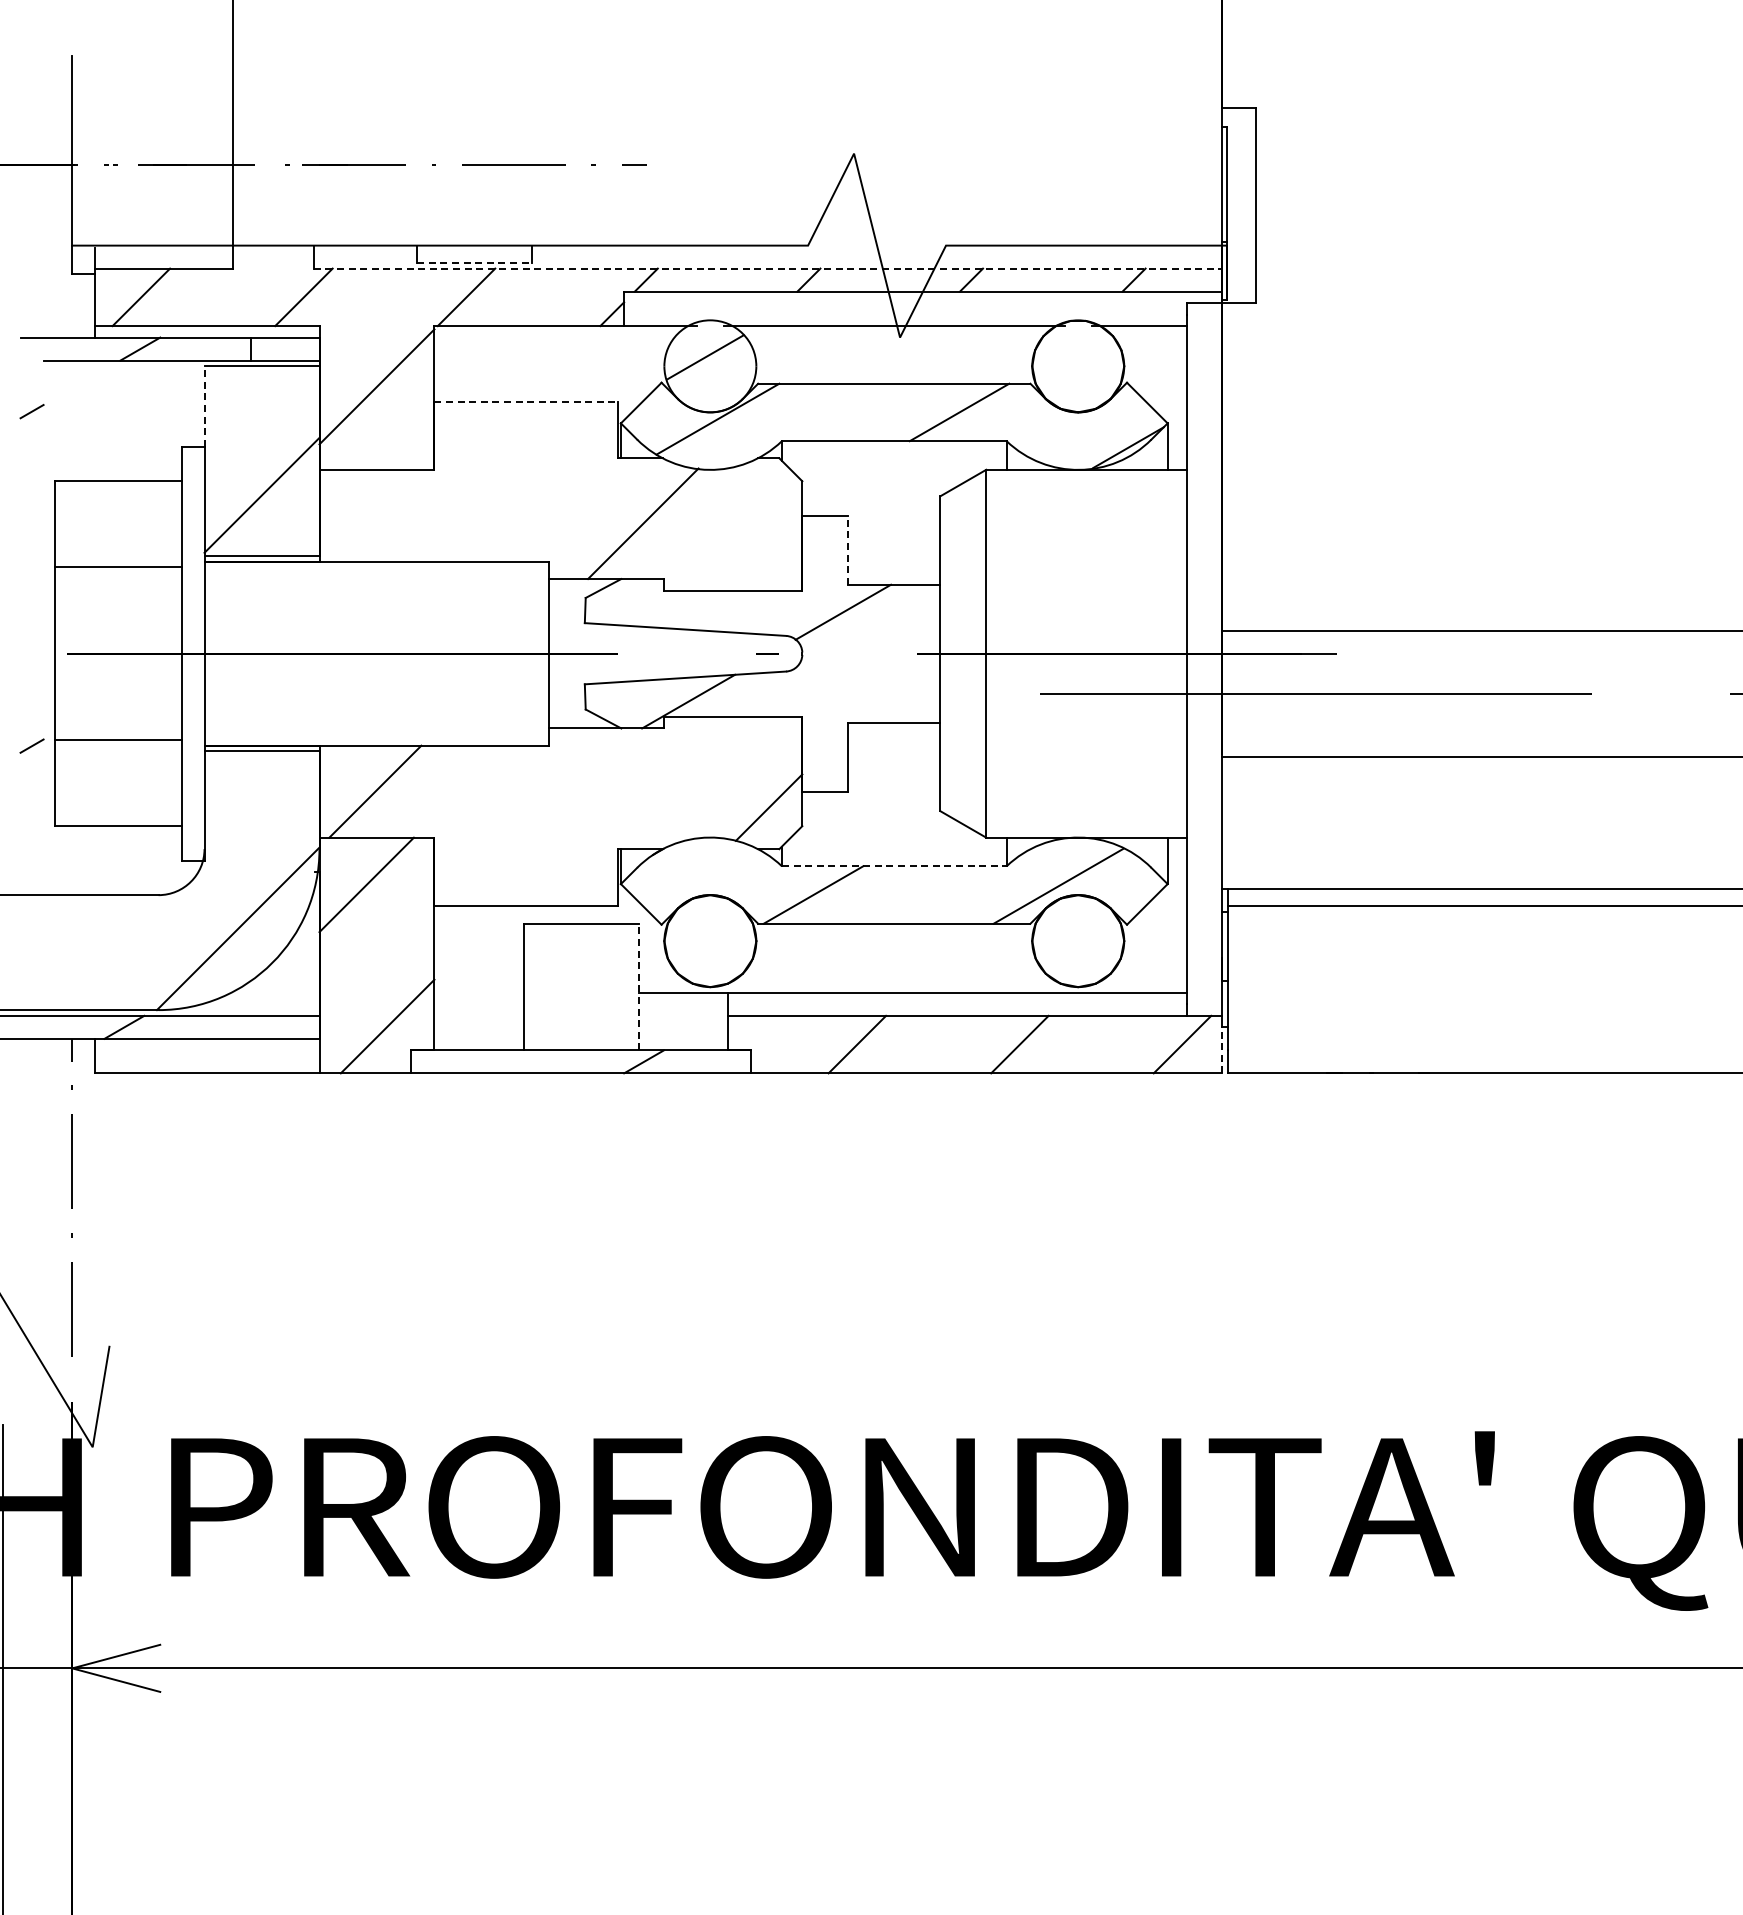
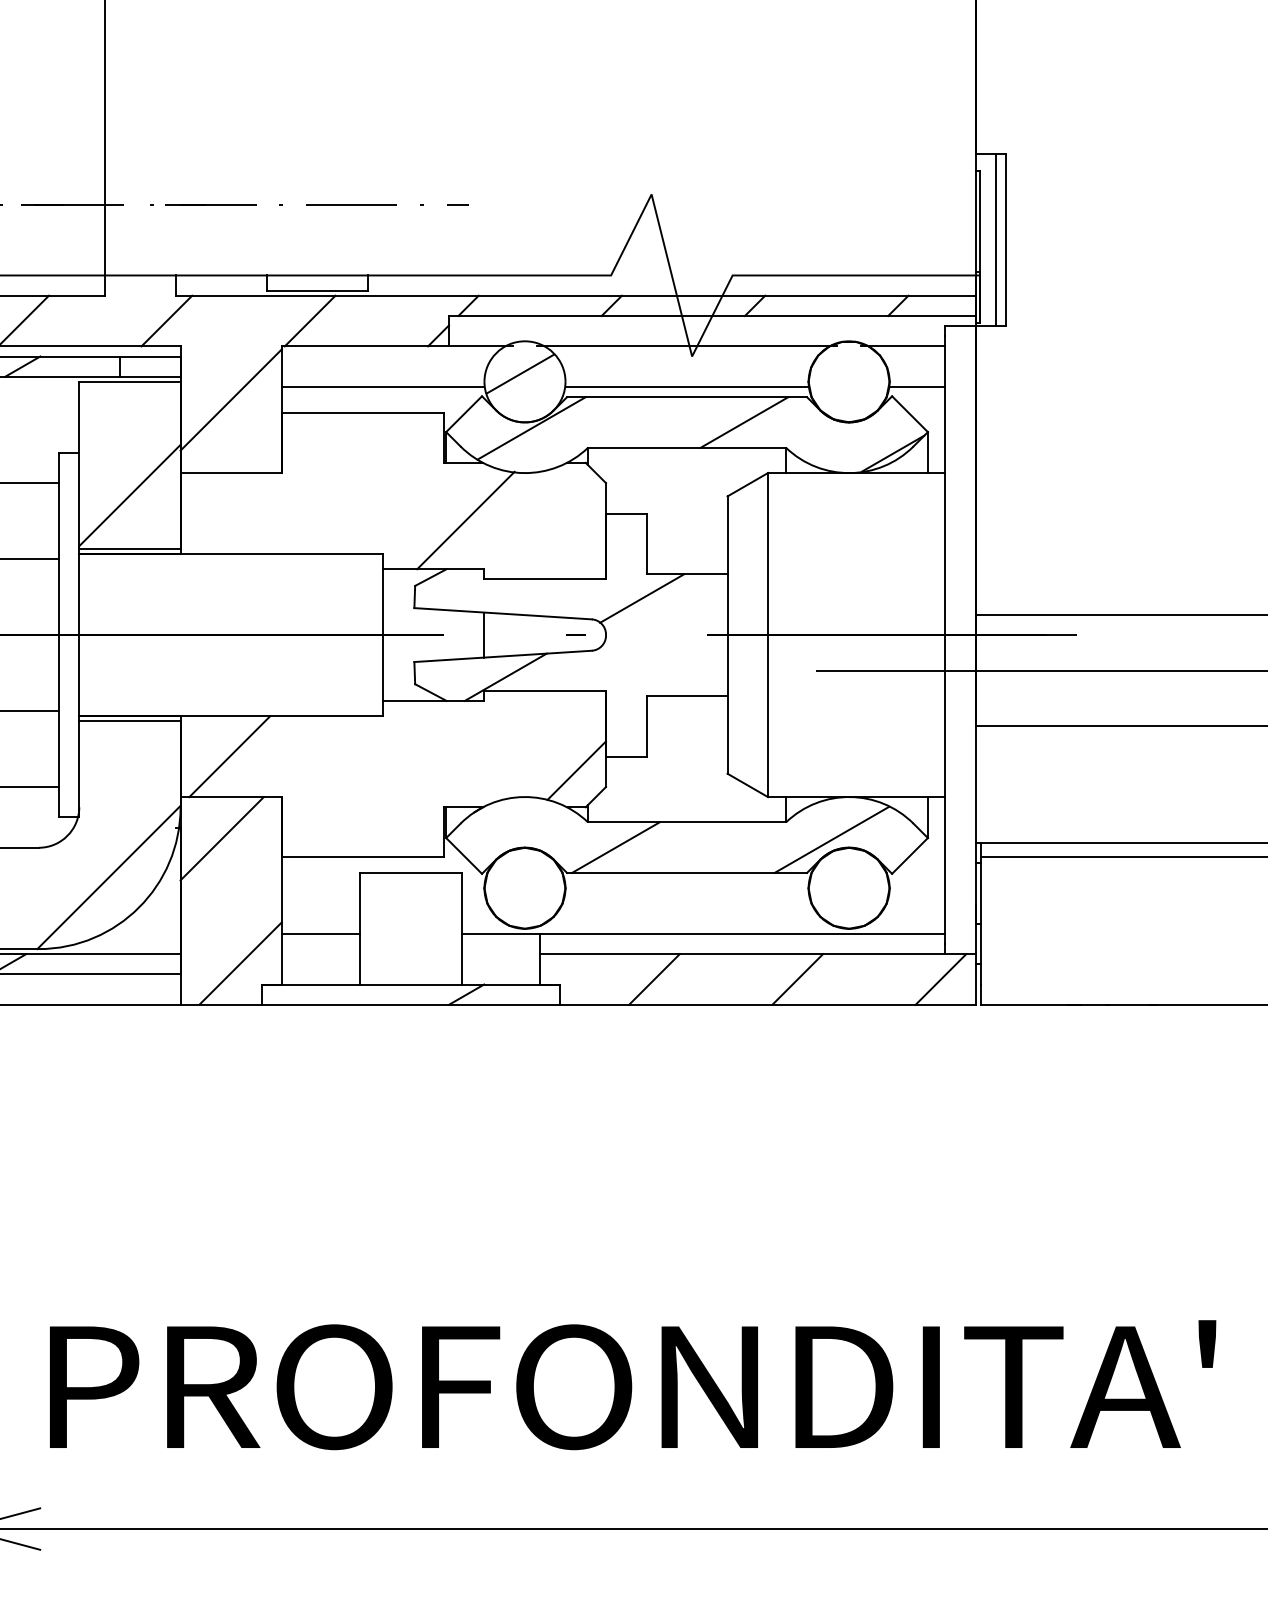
line: (1244, 205) -> (995, 240), added
line: (475, 262) -> (318, 290), dashed -> solid
line: (768, 268) -> (576, 295), dashed -> solid
line: (549, 372) -> (383, 387), added
line: (894, 372) -> (687, 387), added
line: (1155, 372) -> (917, 387), added
line: (526, 401) -> (362, 412), dashed -> solid
line: (204, 406) -> (79, 417), dashed -> solid
line: (848, 549) -> (646, 543), dashed -> solid
line: (664, 653) -> (484, 634), added
line: (894, 866) -> (687, 822), dashed -> solid
line: (638, 986) -> (461, 928), dashed -> solid
line: (478, 992) -> (320, 933), added
line: (1221, 1050) -> (975, 984), dashed -> solid

